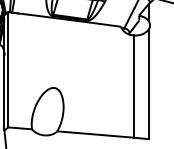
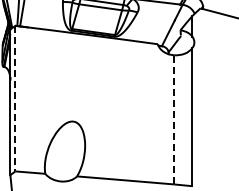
line: (8, 69) -> (15, 98), solid -> dashed
line: (134, 86) -> (174, 119), solid -> dashed

